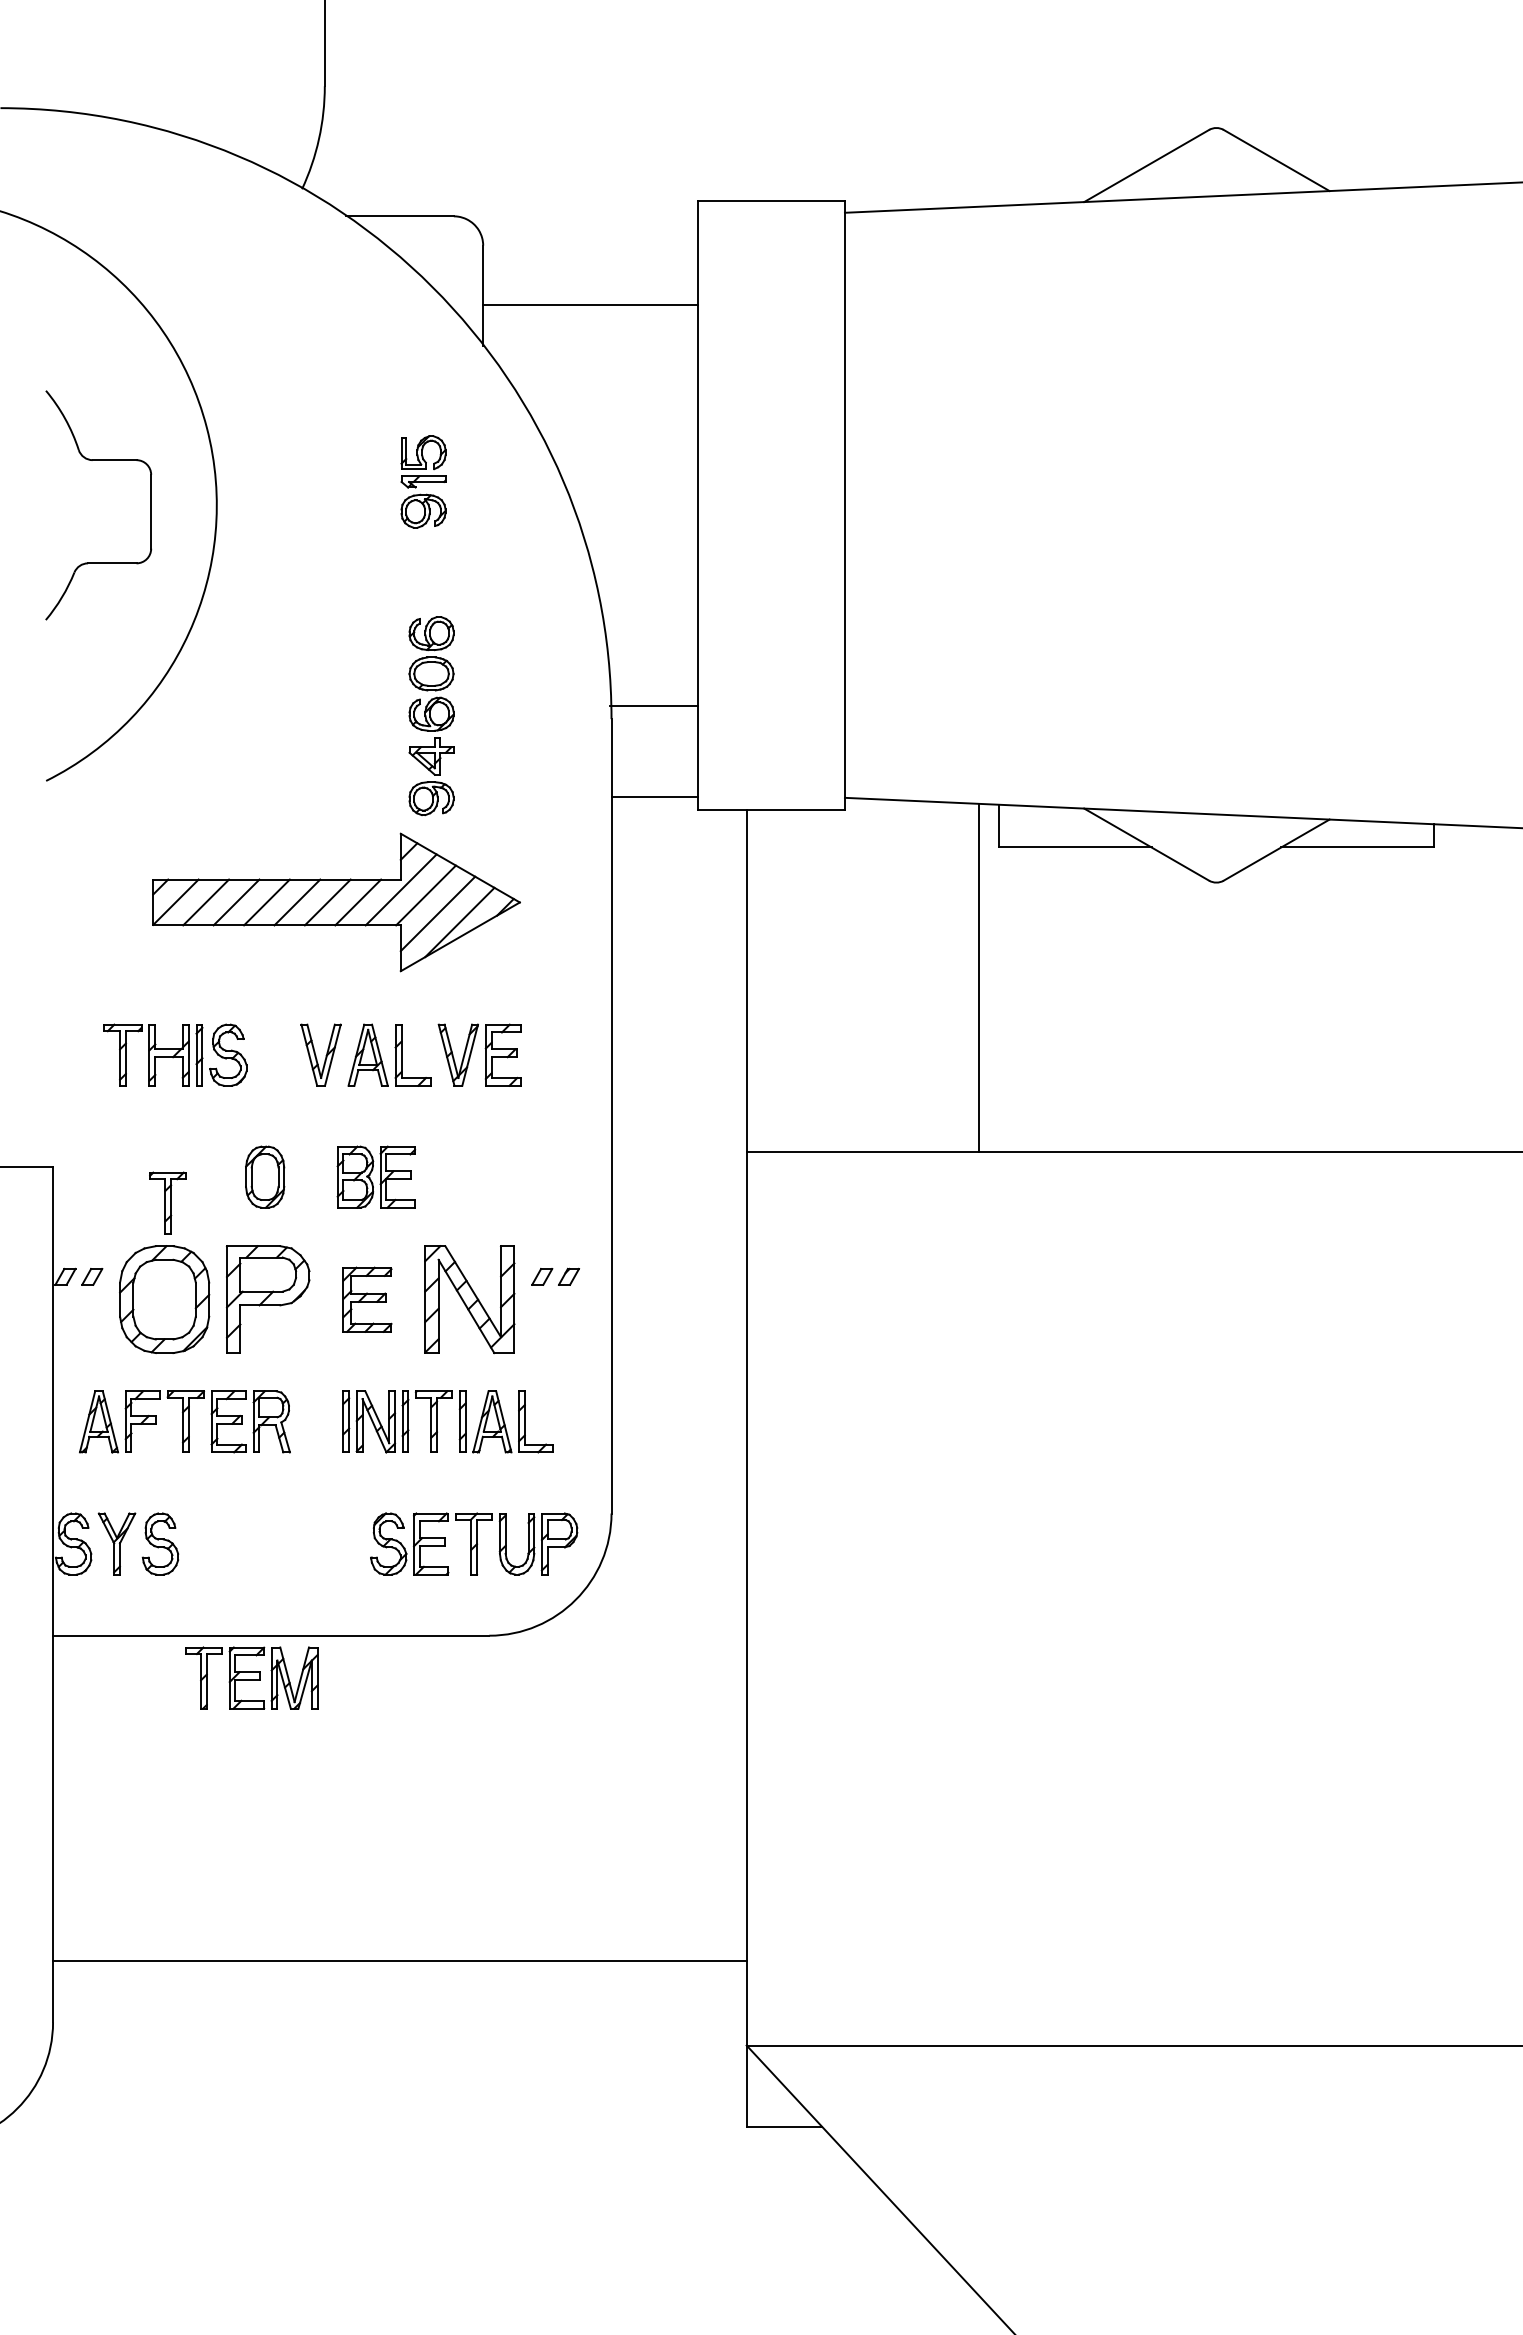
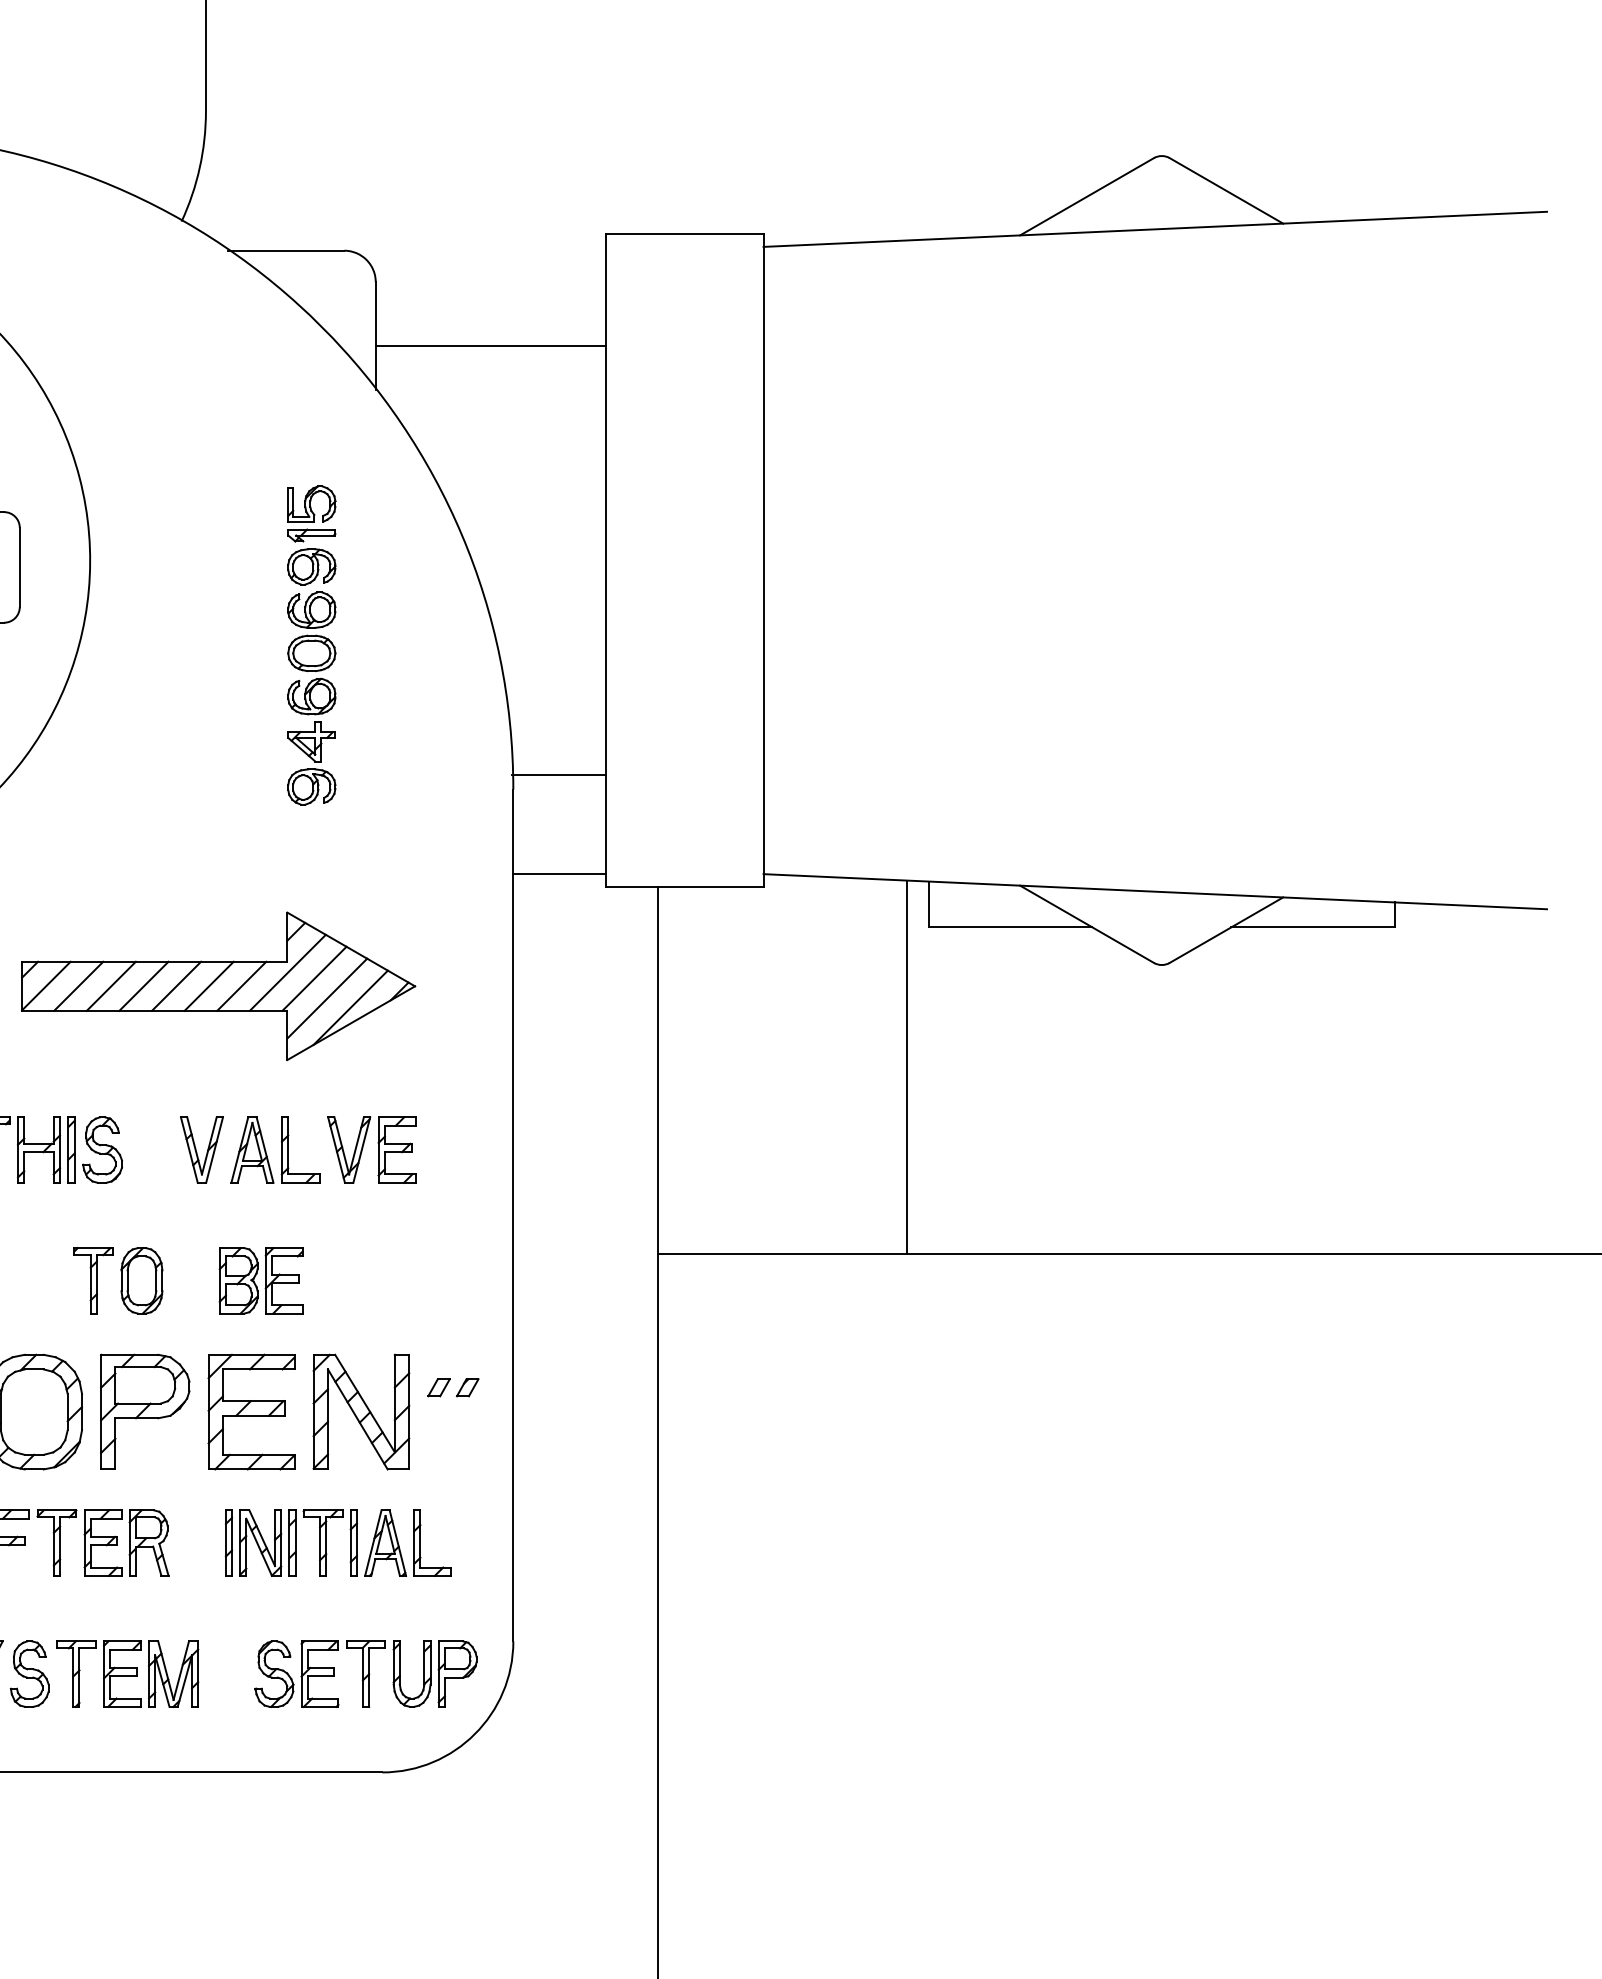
part: (431, 716) -> (311, 699), moved
part: (167, 1202) -> (93, 1280), moved
part: (367, 1299) -> (251, 1411), size x1.67
part: (251, 1677) -> (127, 1673), moved

